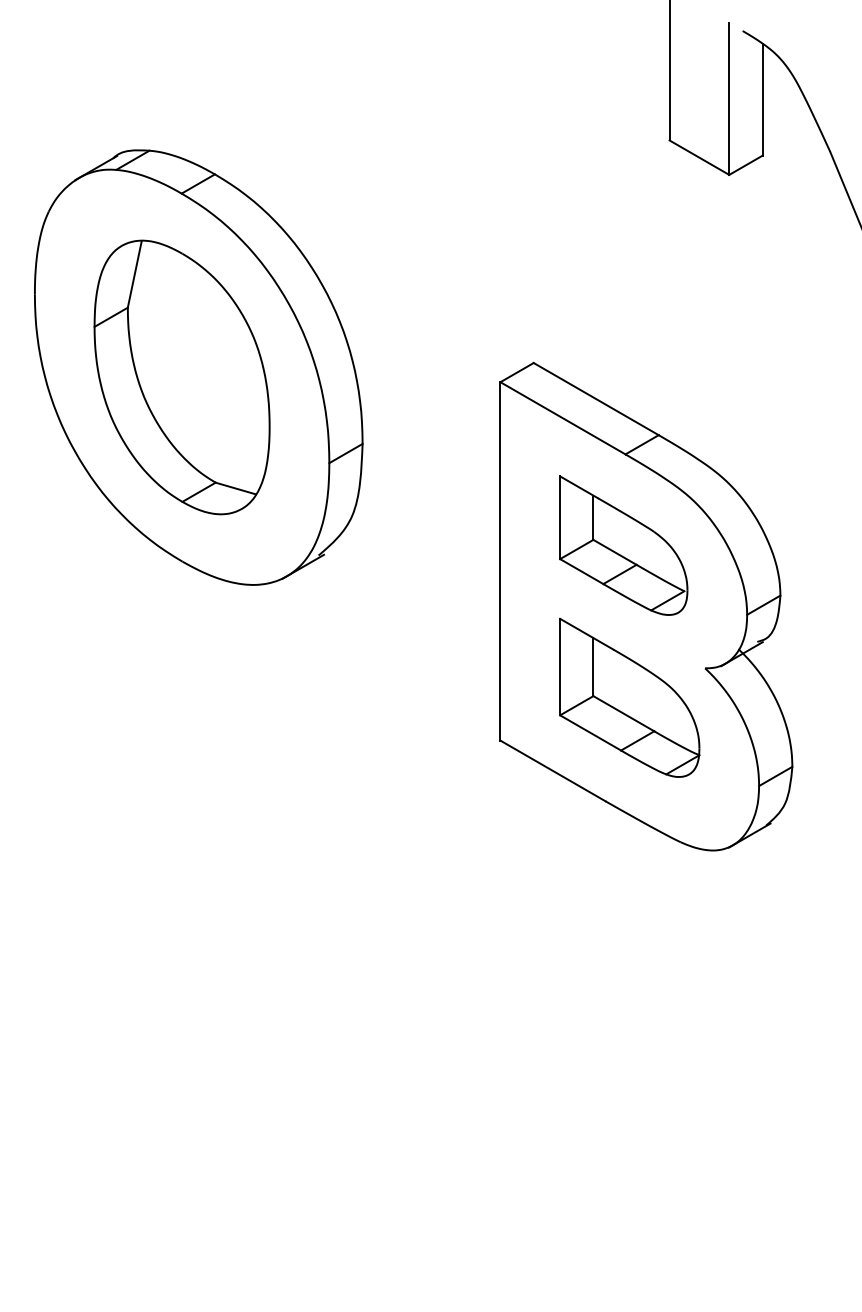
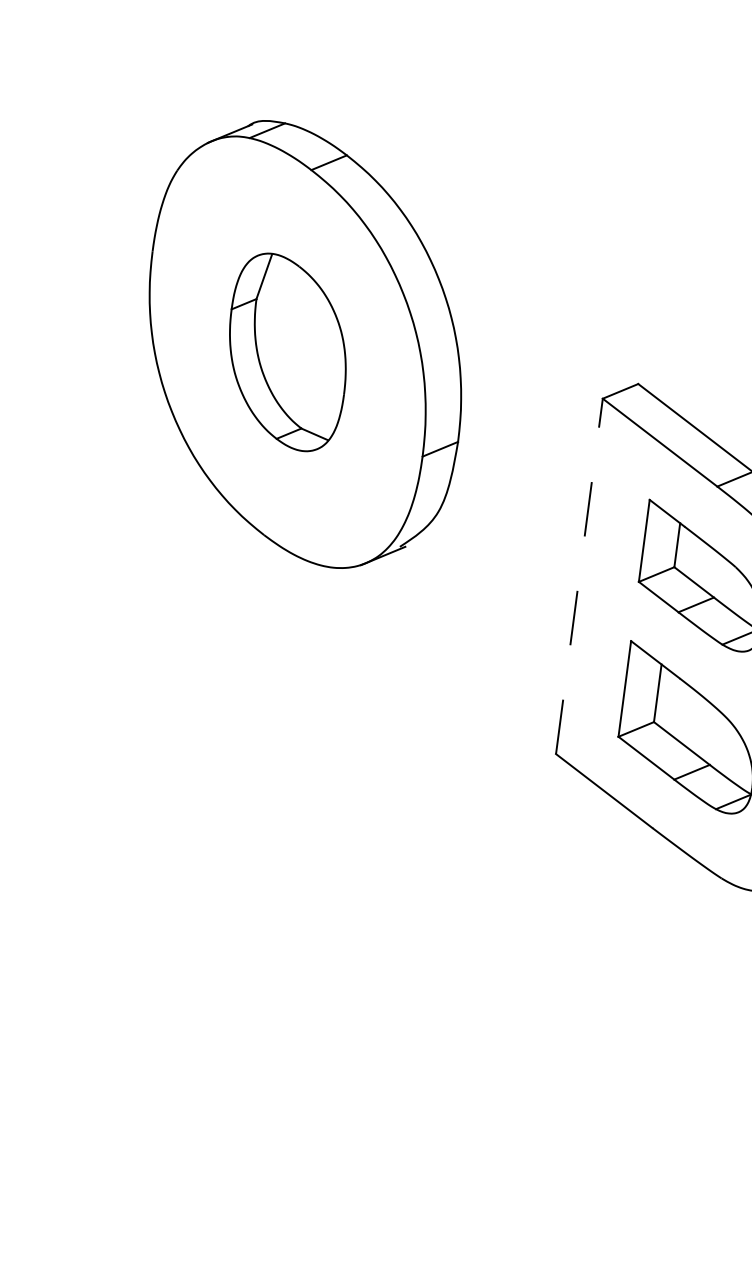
part: (181, 377) -> (287, 352), size x0.7
line: (500, 560) -> (579, 575), solid -> dashed

